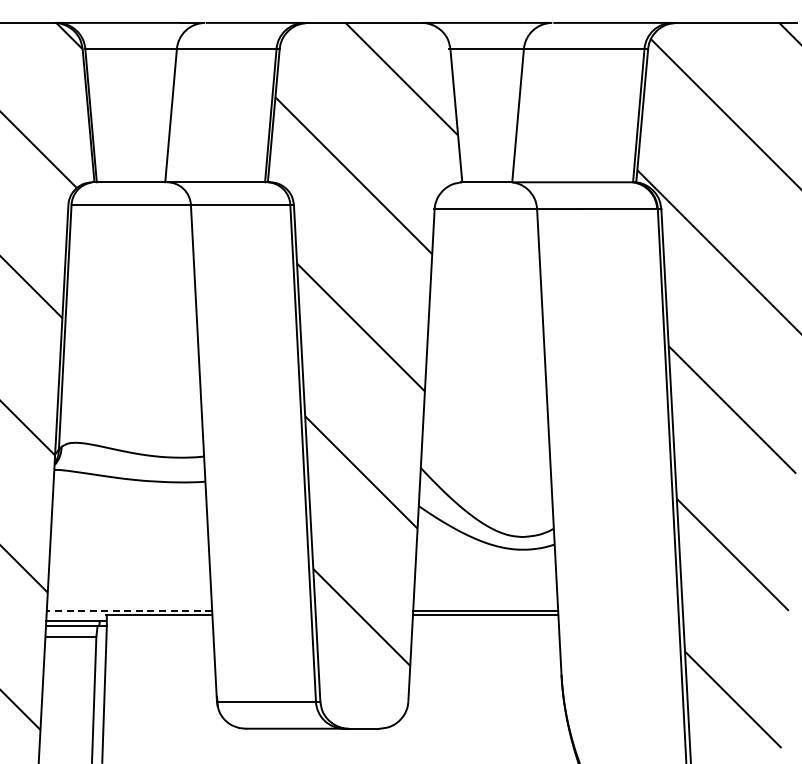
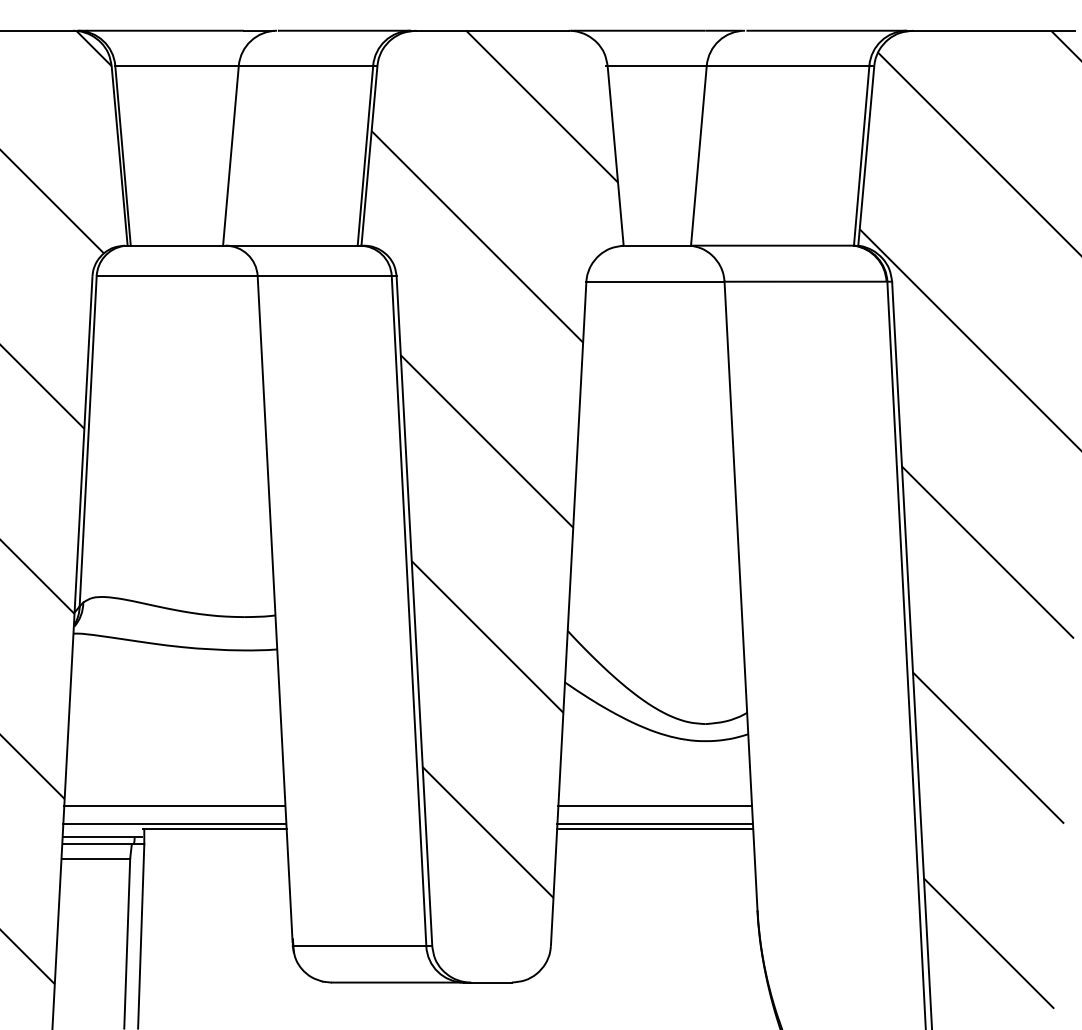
line: (129, 597) -> (174, 805), added
line: (485, 597) -> (654, 805), added
line: (129, 610) -> (174, 823), dashed -> solid

